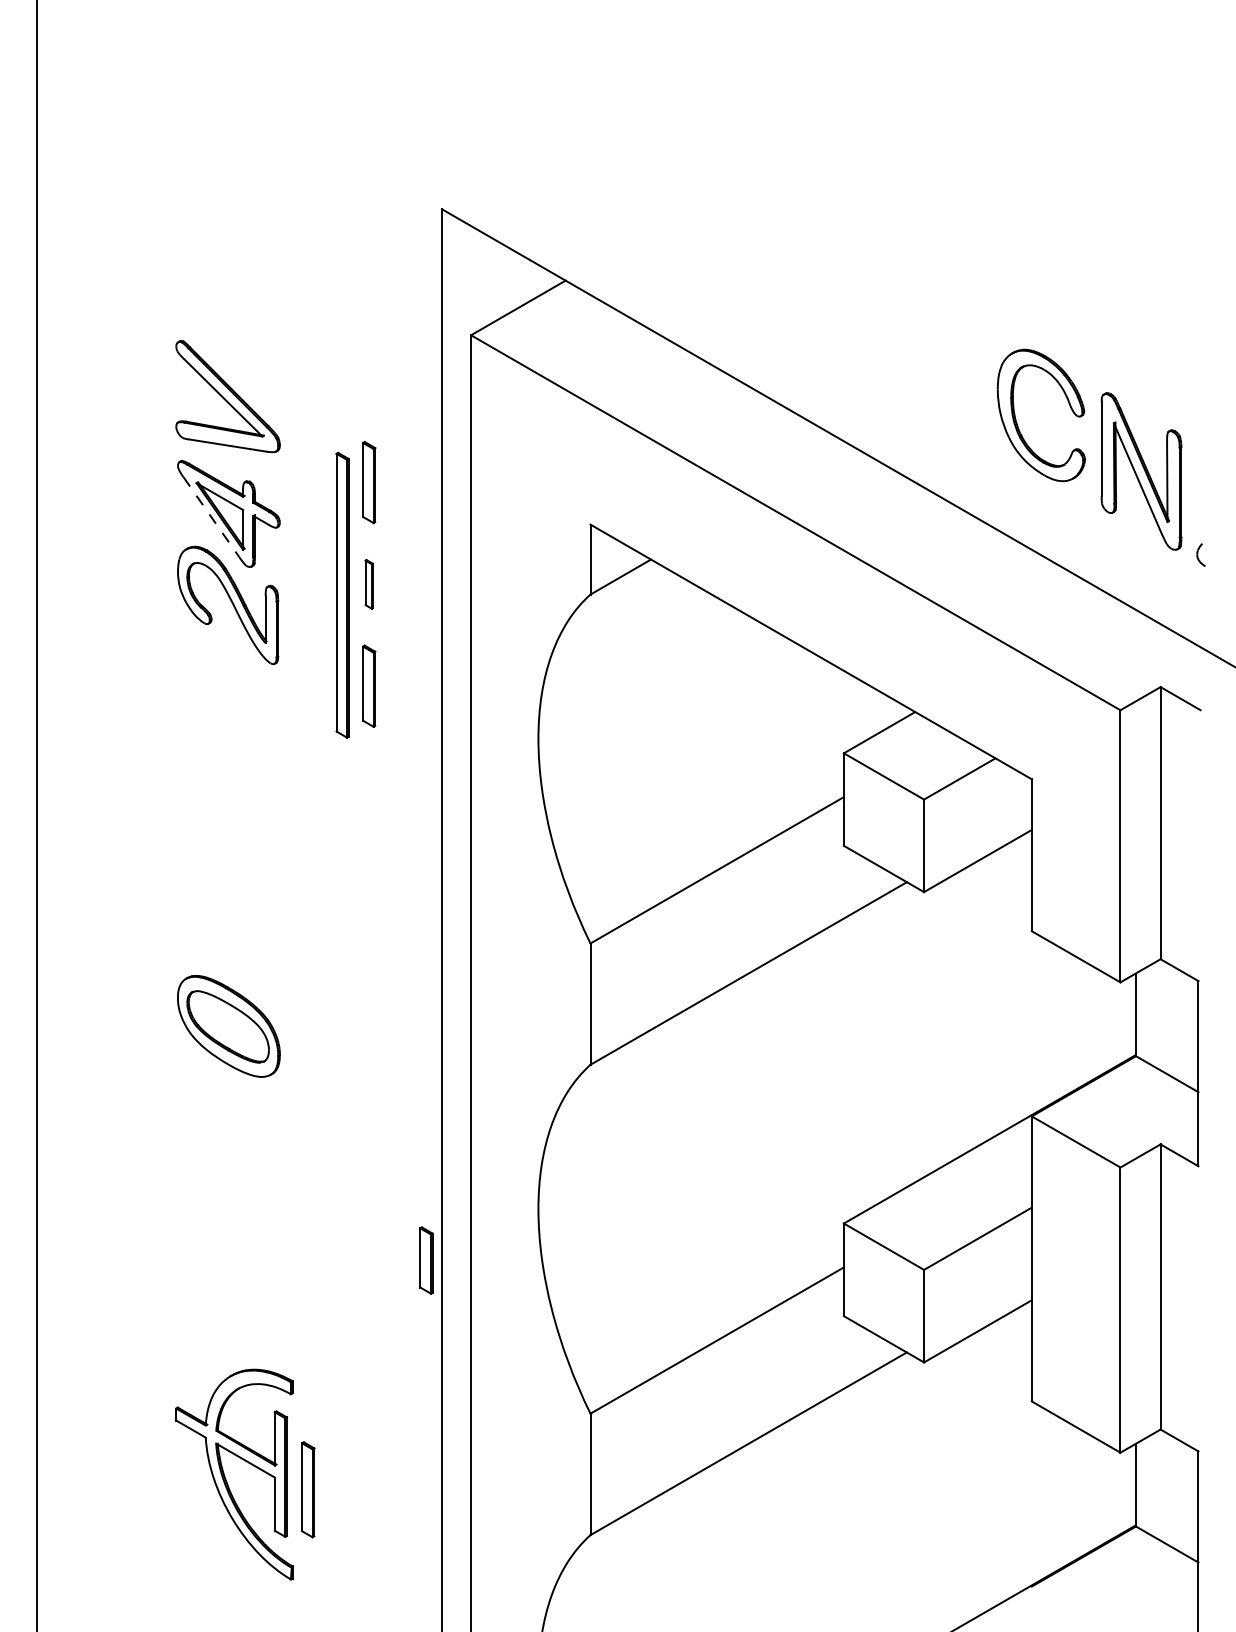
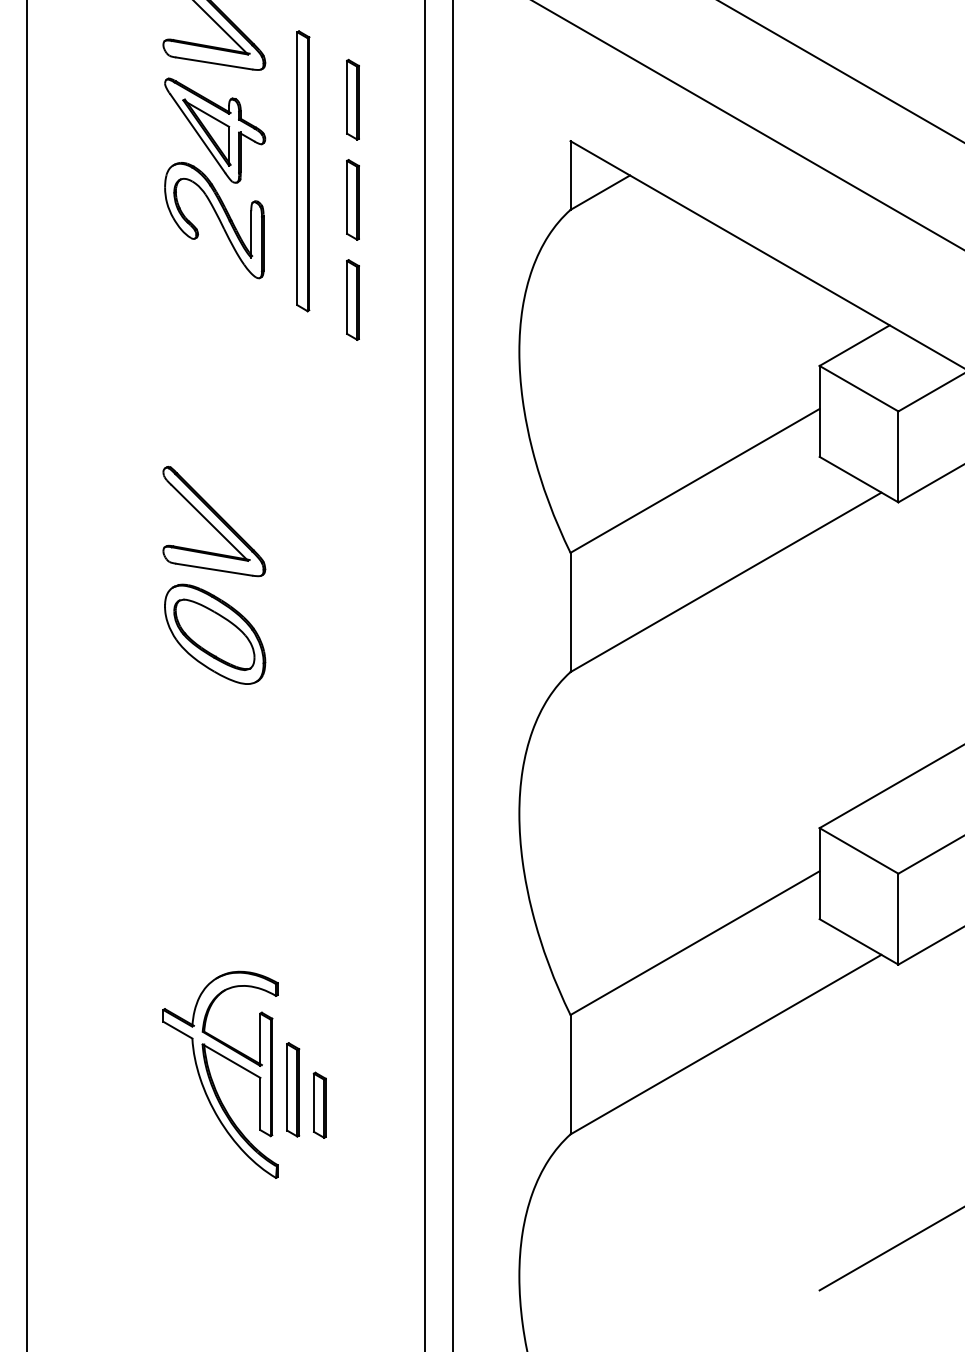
line: (211, 517) -> (198, 134), dashed -> solid
part: (369, 584) -> (353, 200), size x1.67
part: (342, 594) -> (303, 170), moved
part: (227, 911) -> (213, 521), added
part: (426, 1260) -> (319, 1105), moved

